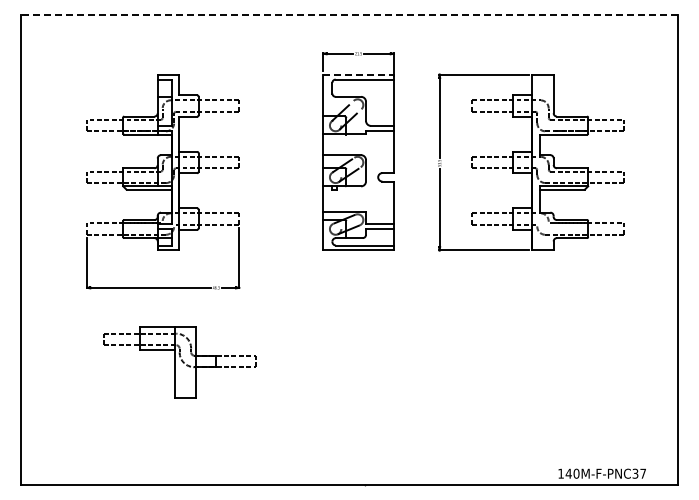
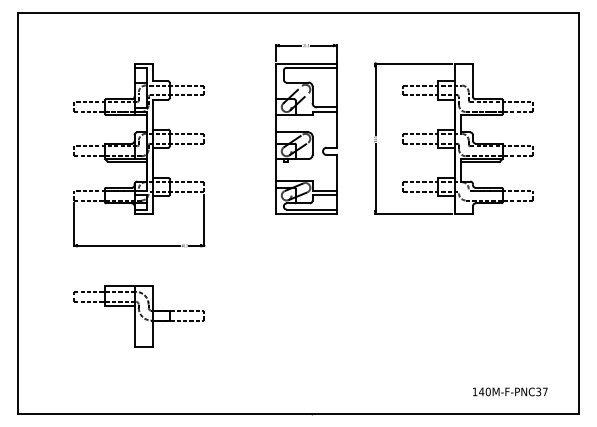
line: (349, 15) -> (298, 13), dashed -> solid
line: (359, 74) -> (307, 63), dashed -> solid
part: (179, 362) -> (138, 316), moved
text: (601, 473) -> (509, 391), moved

